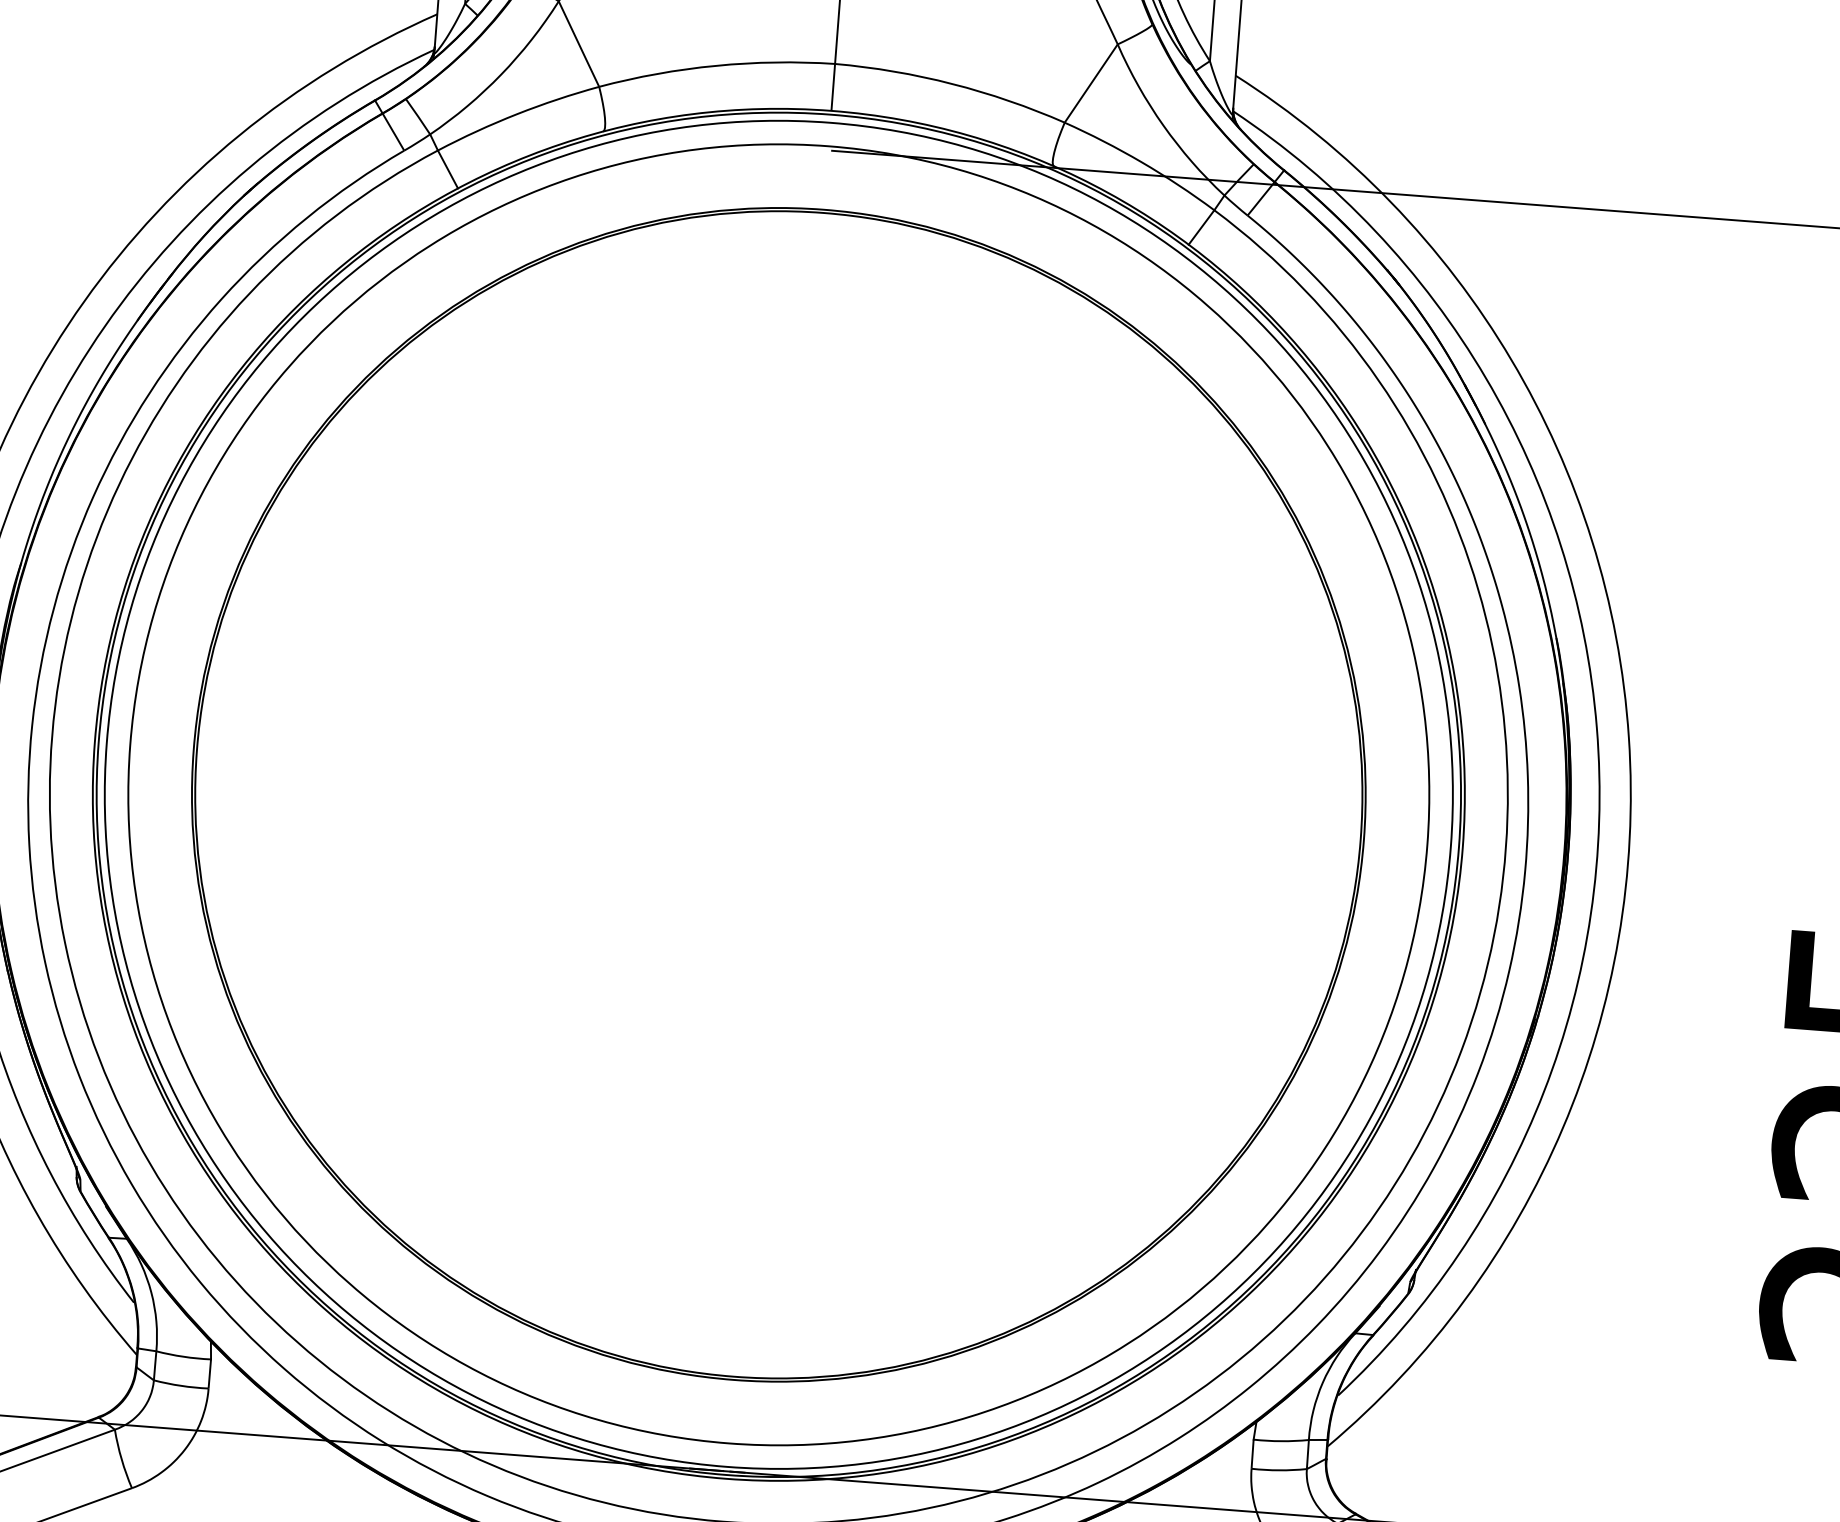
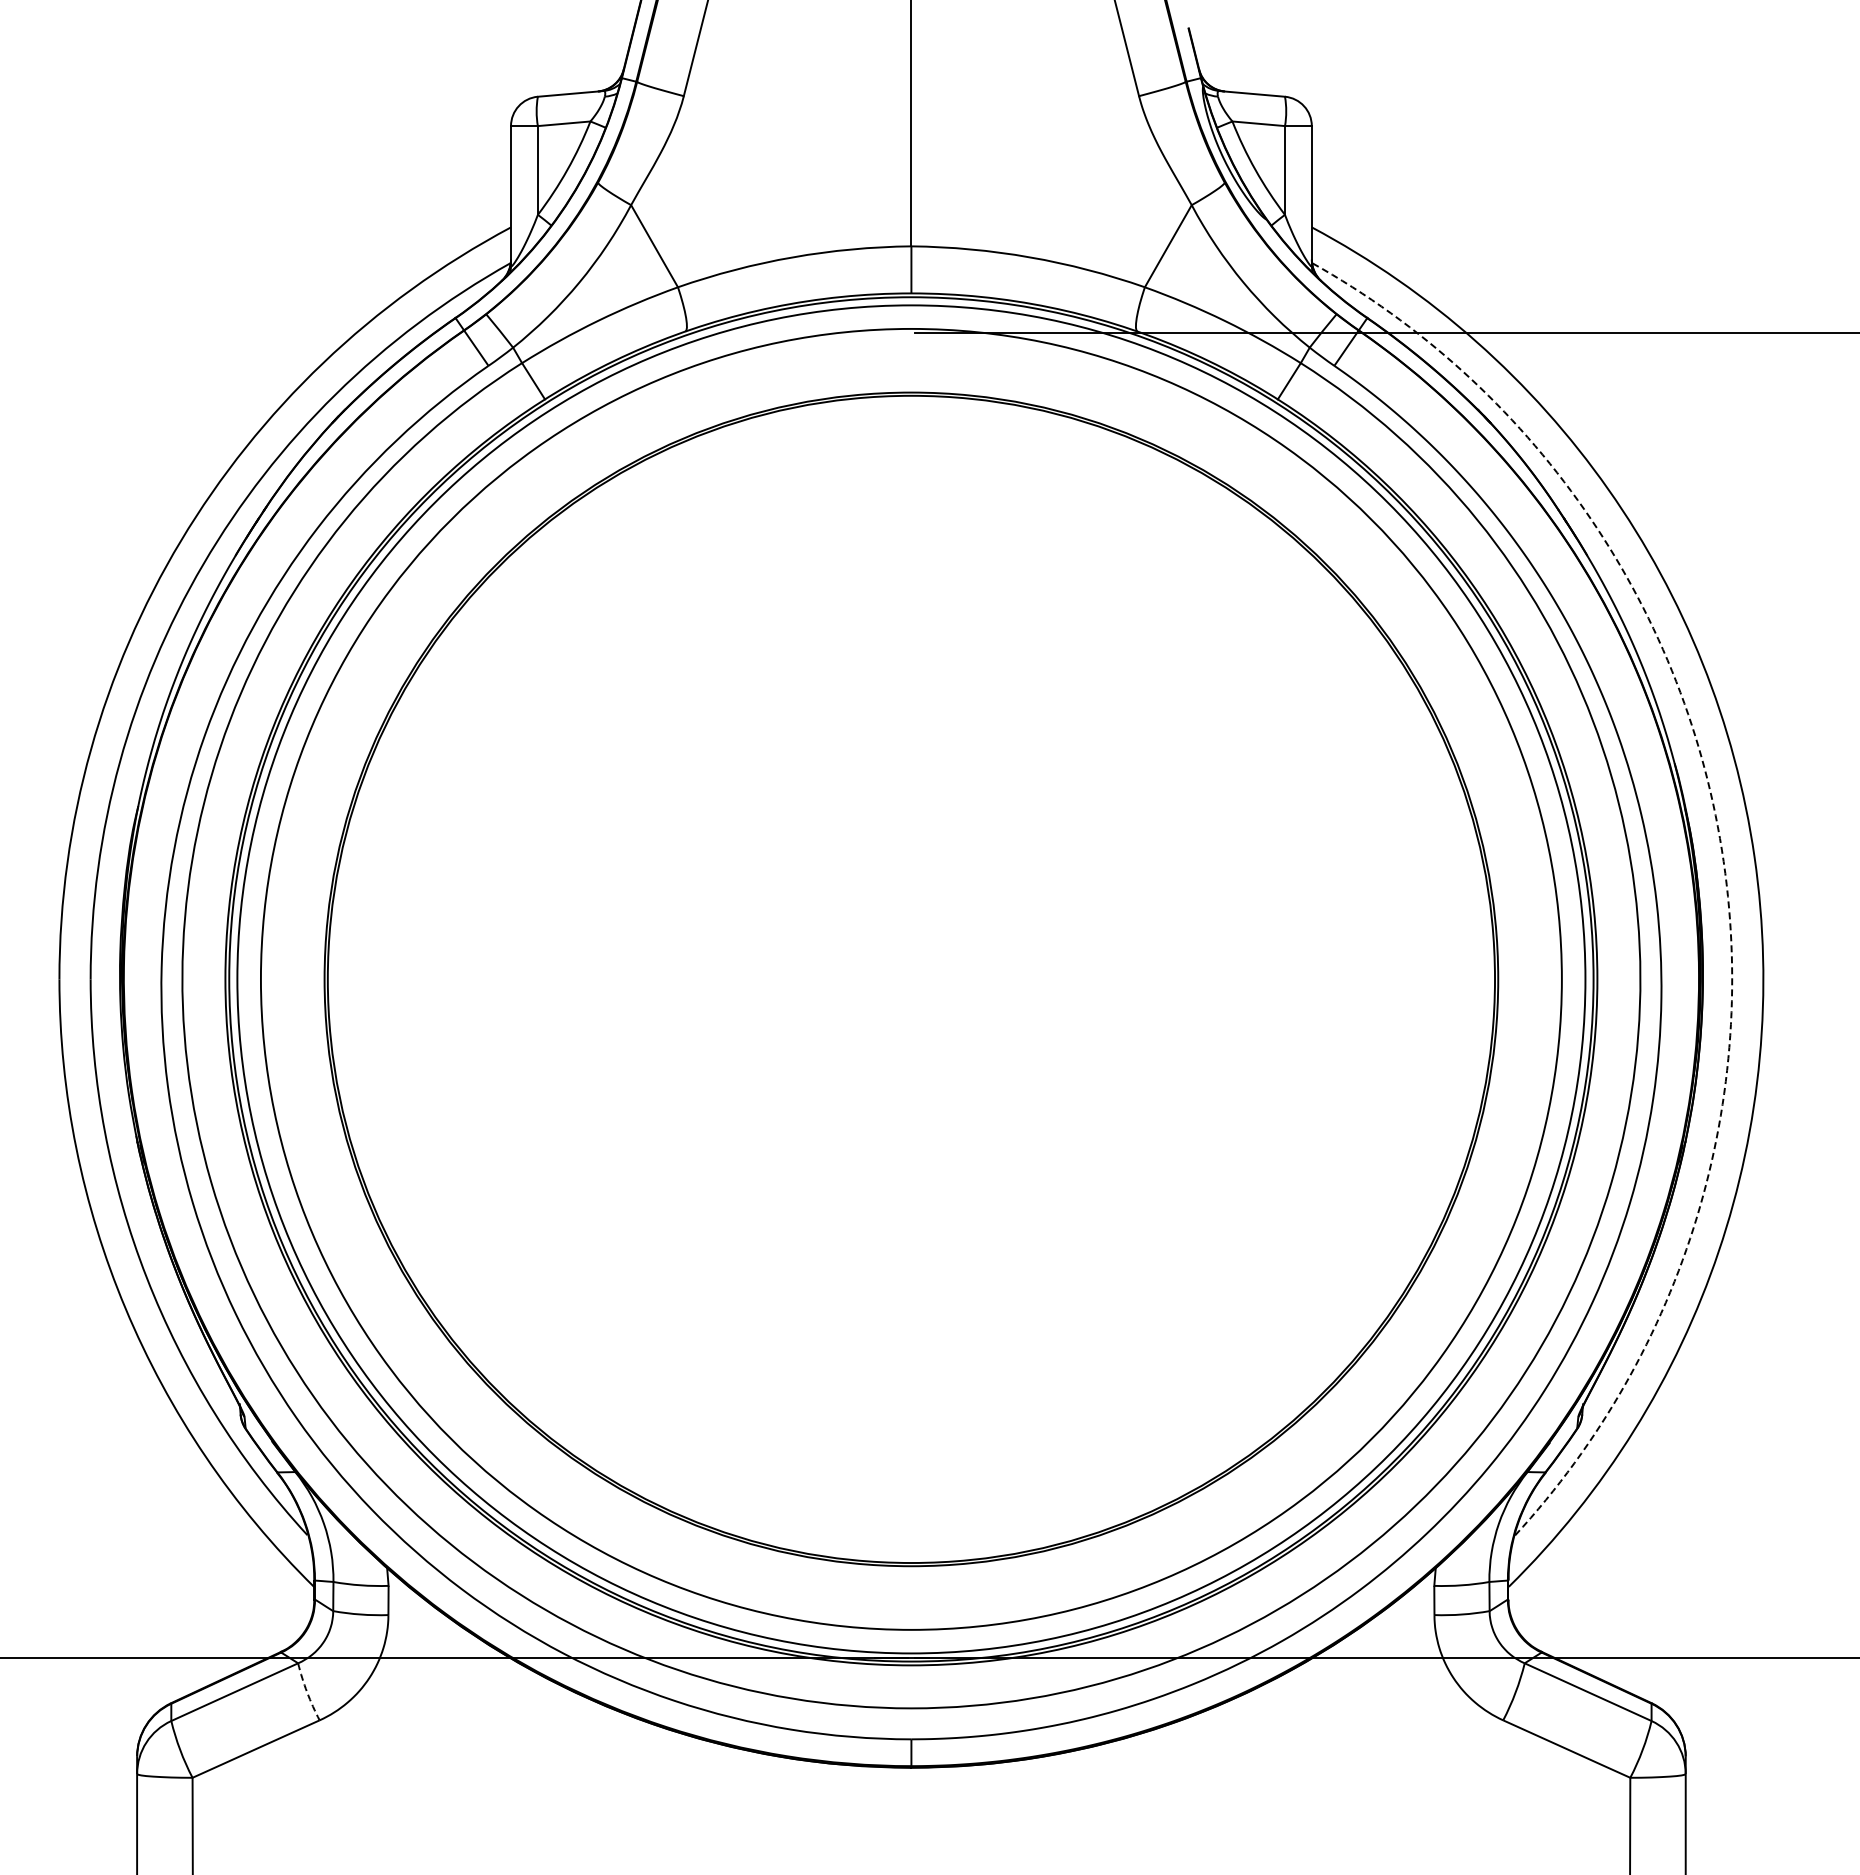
arc: (1596, 728) -> (1721, 850), solid -> dashed
arc: (121, 1459) -> (307, 1692), solid -> dashed

